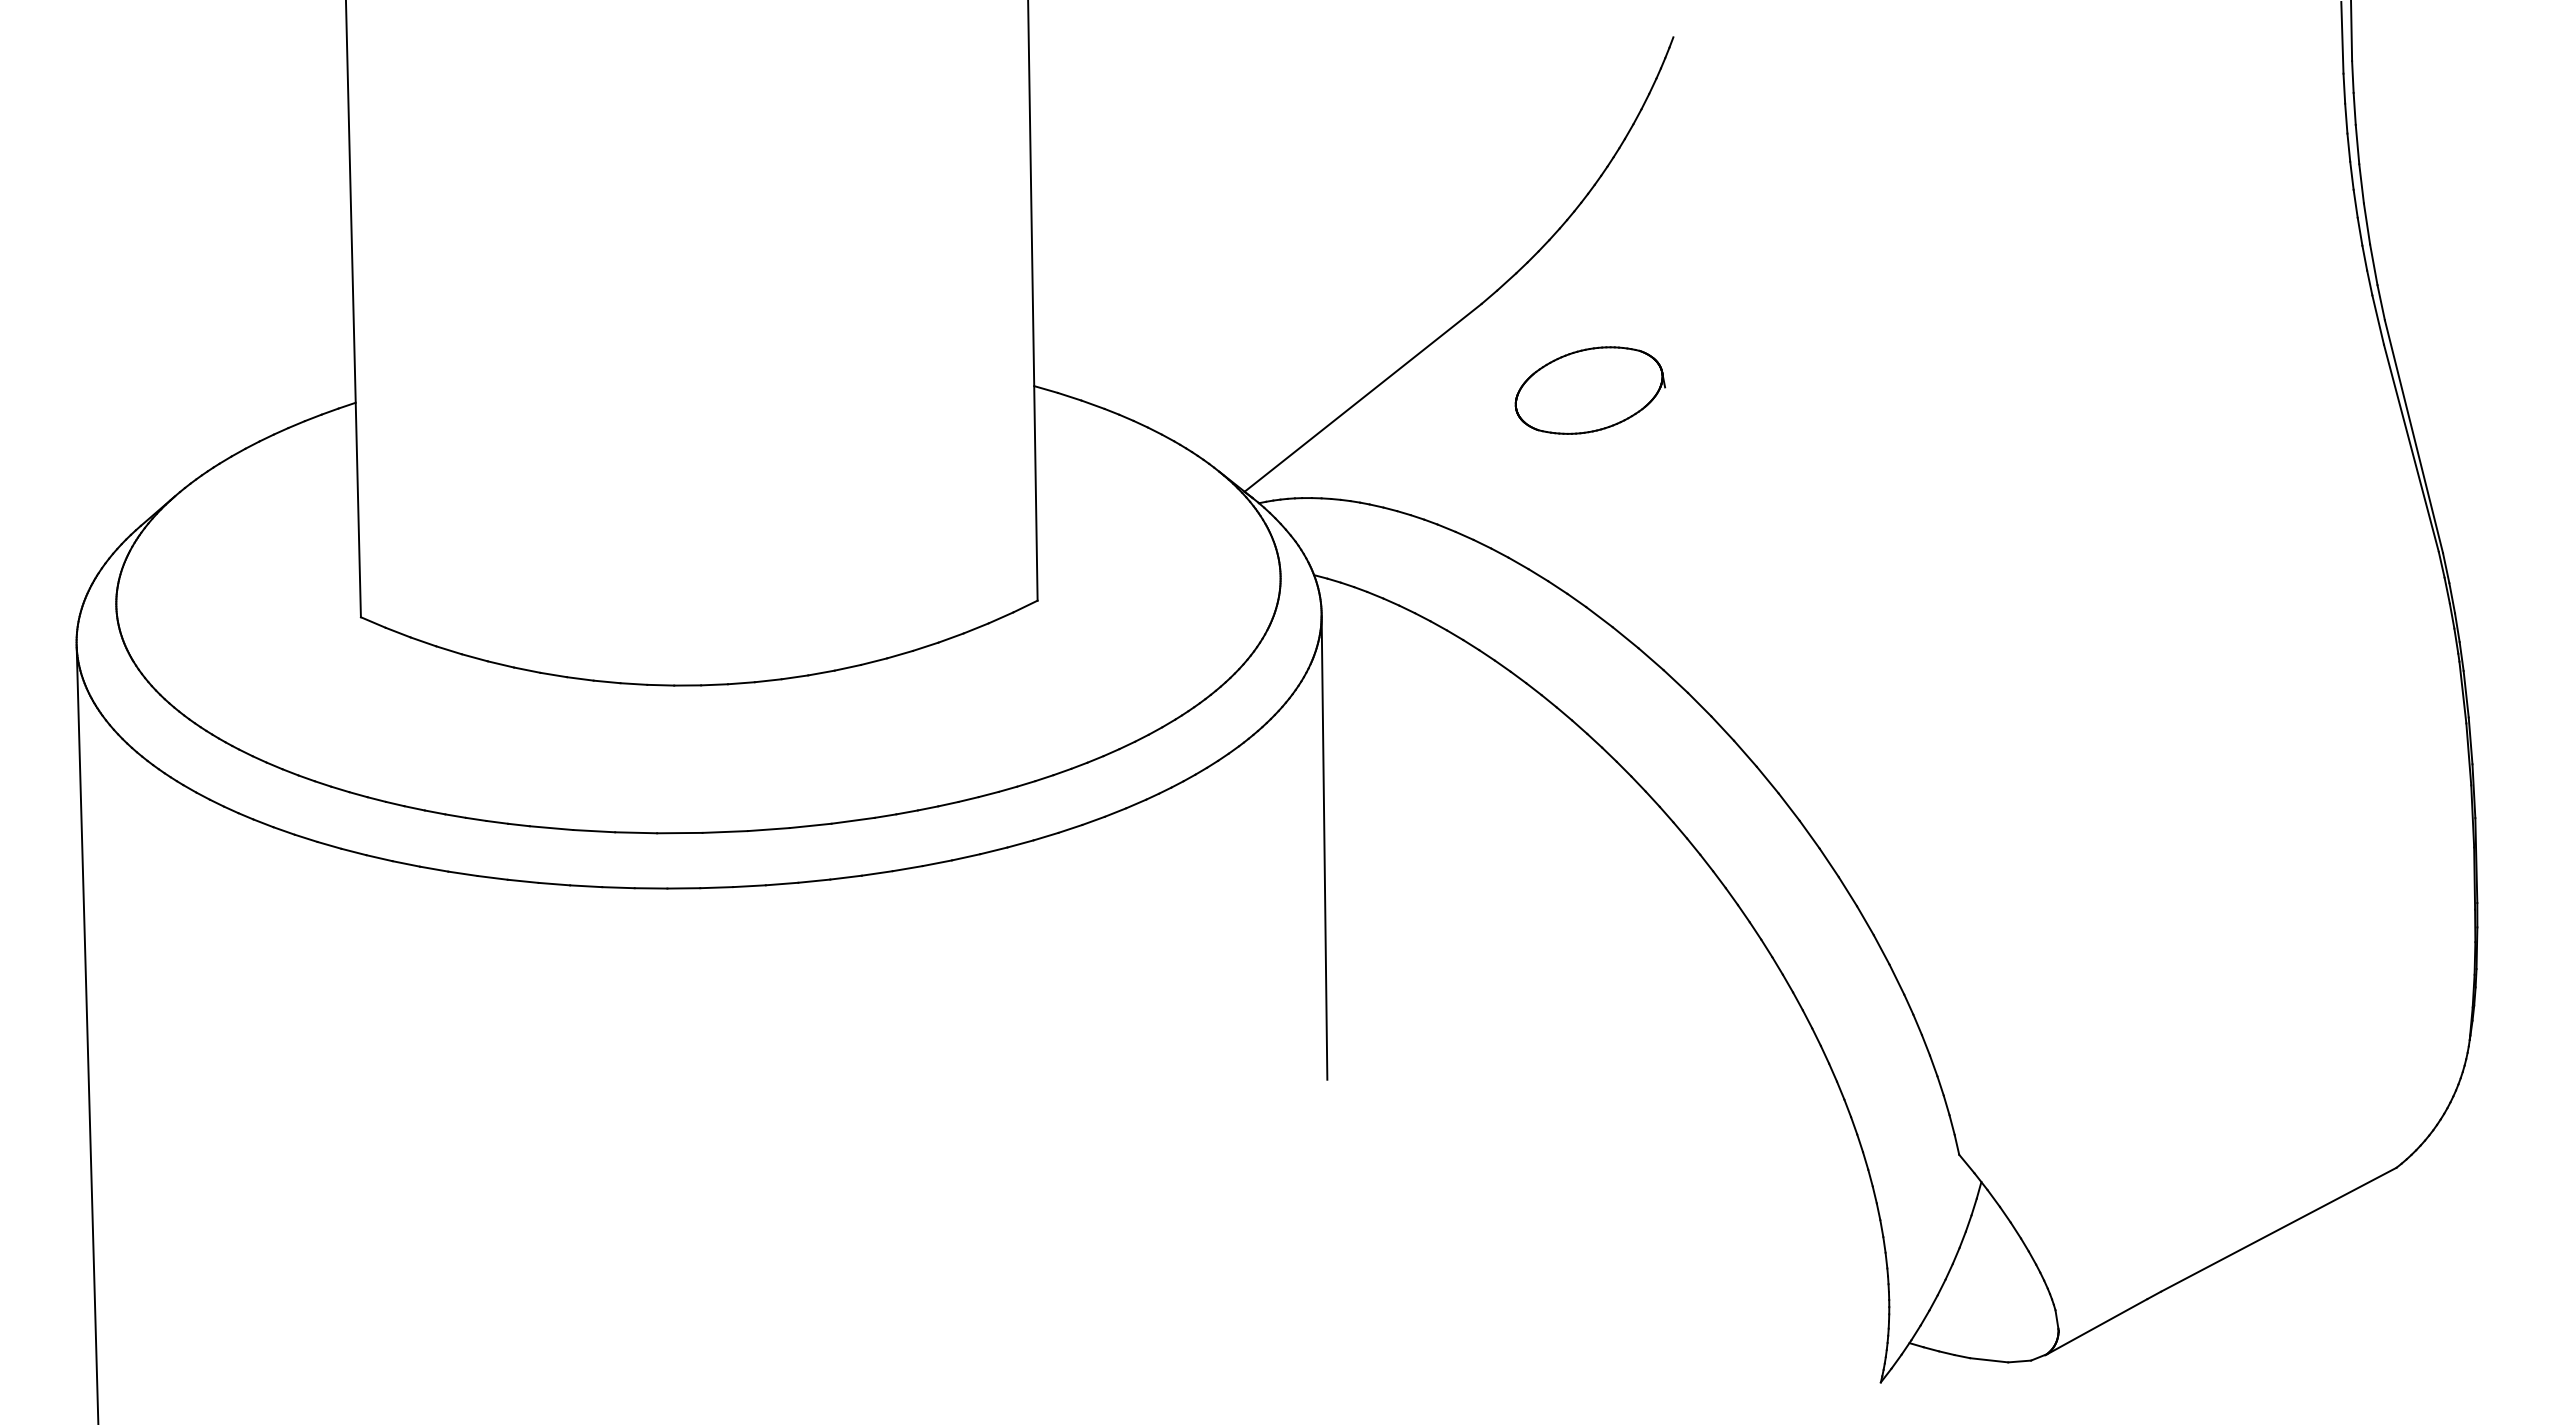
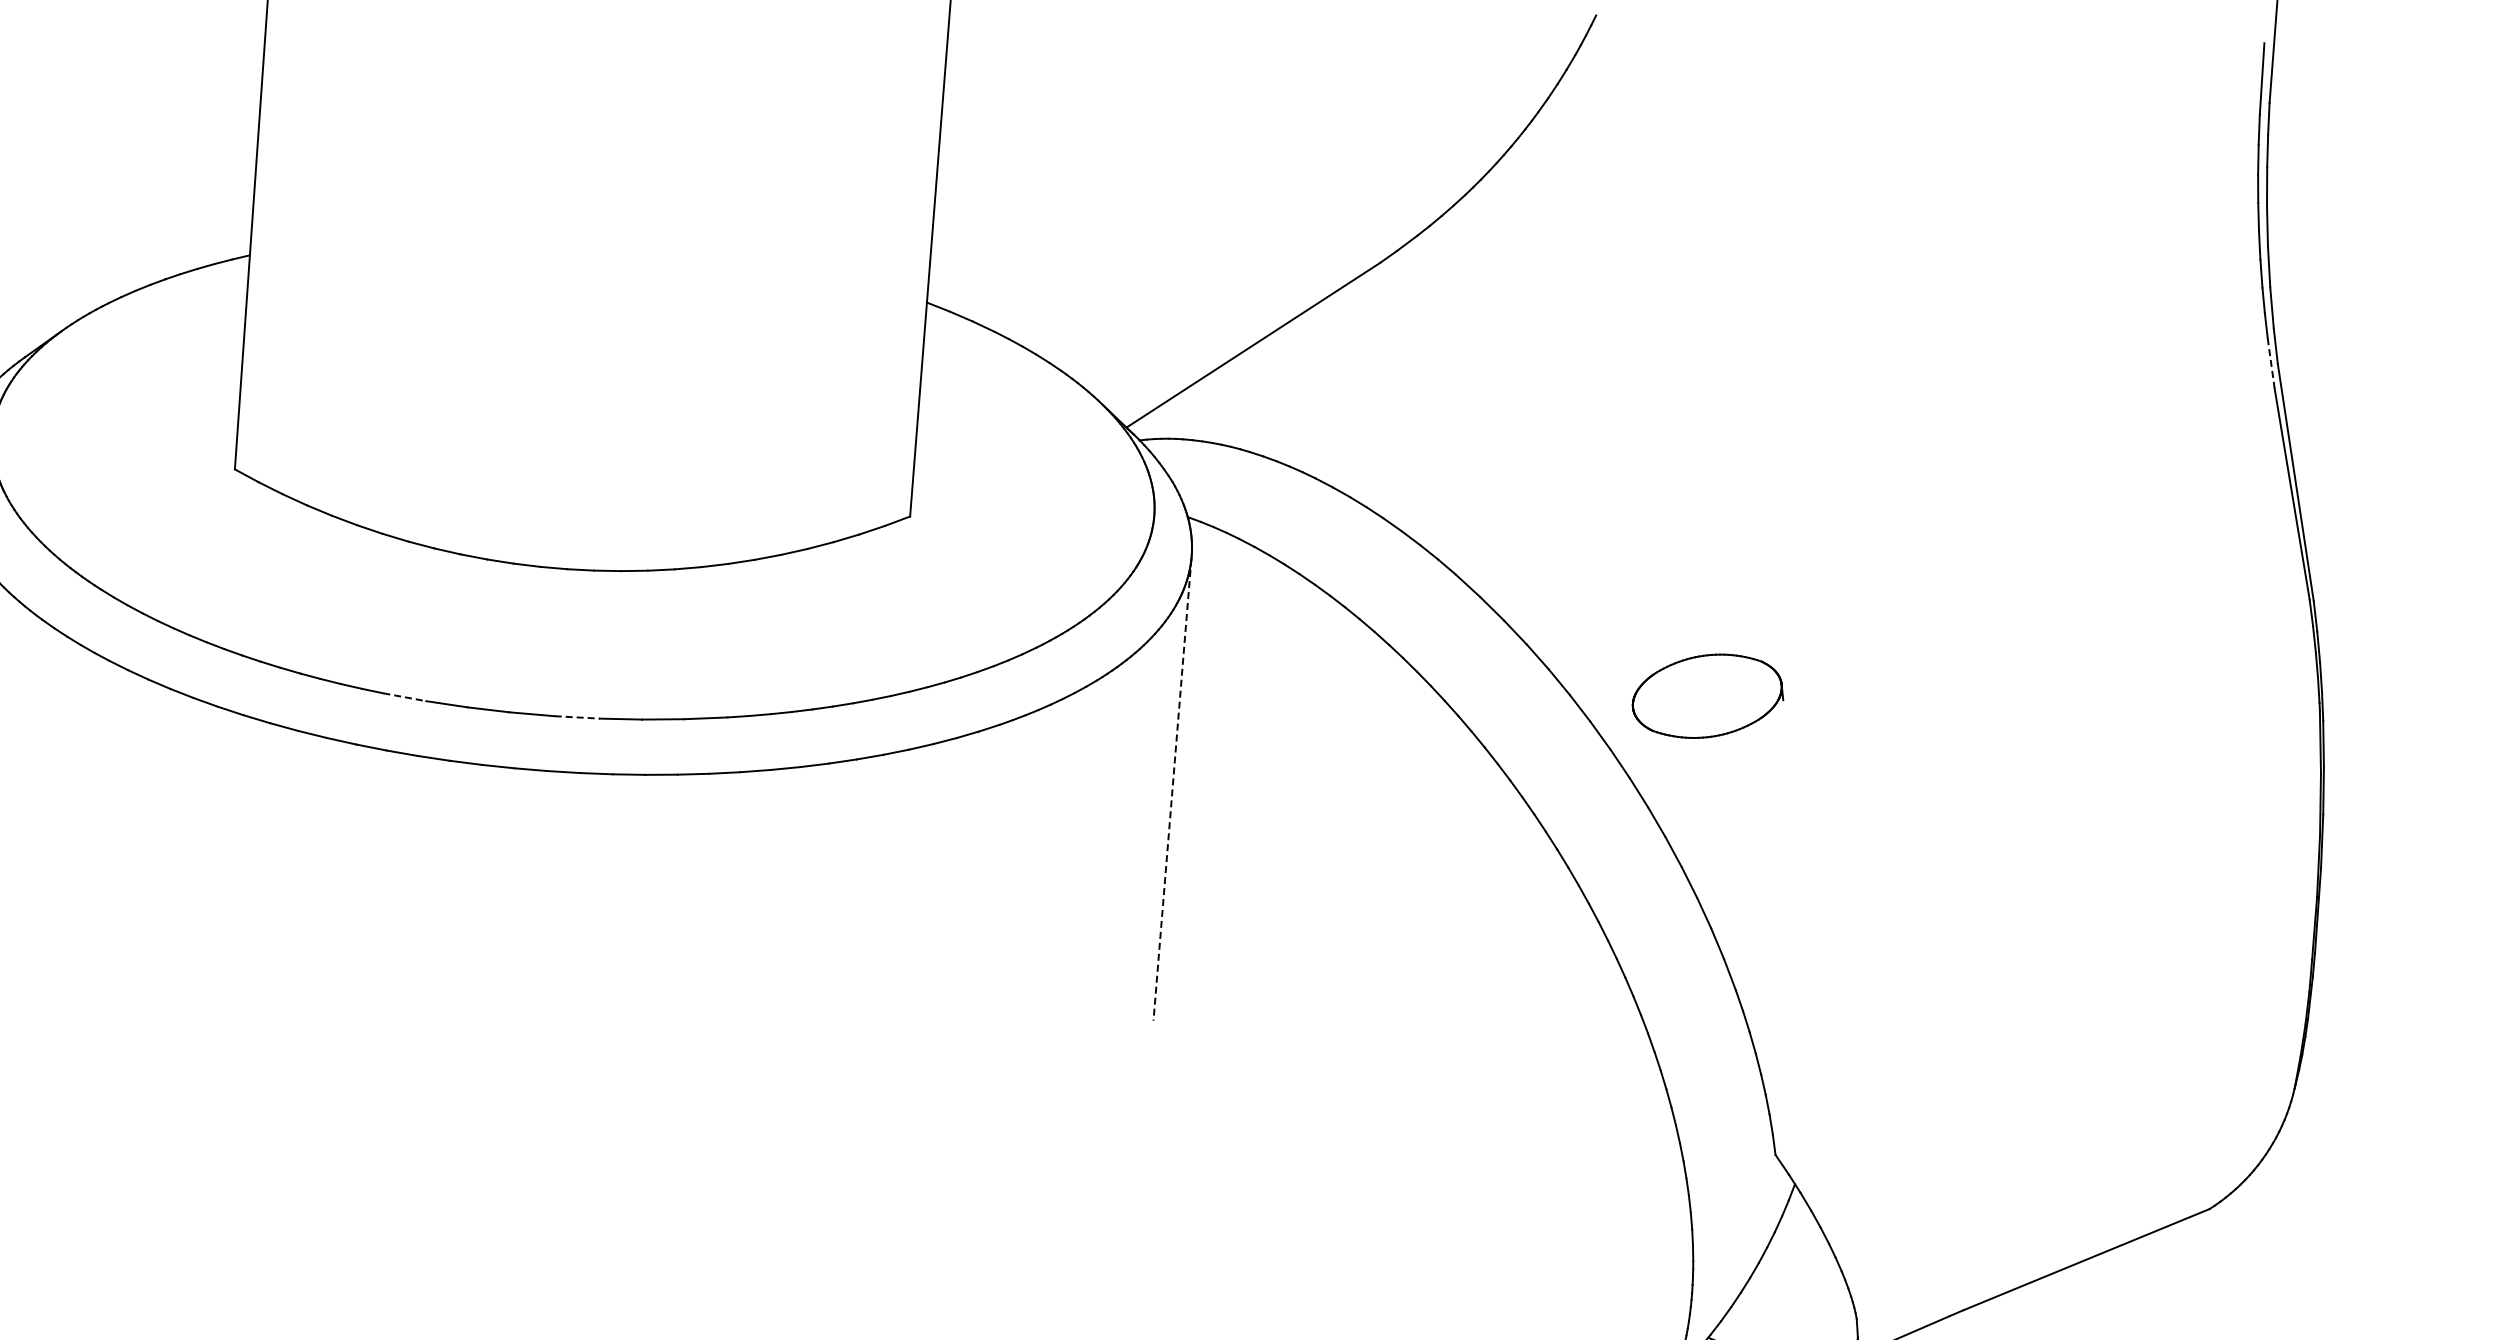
line: (2378, 320) -> (2271, 363), solid -> dashed
part: (1589, 390) -> (1707, 696), moved
line: (551, 828) -> (404, 697), solid -> dashed
line: (725, 831) -> (577, 716), solid -> dashed
line: (1324, 848) -> (1172, 790), solid -> dashed

